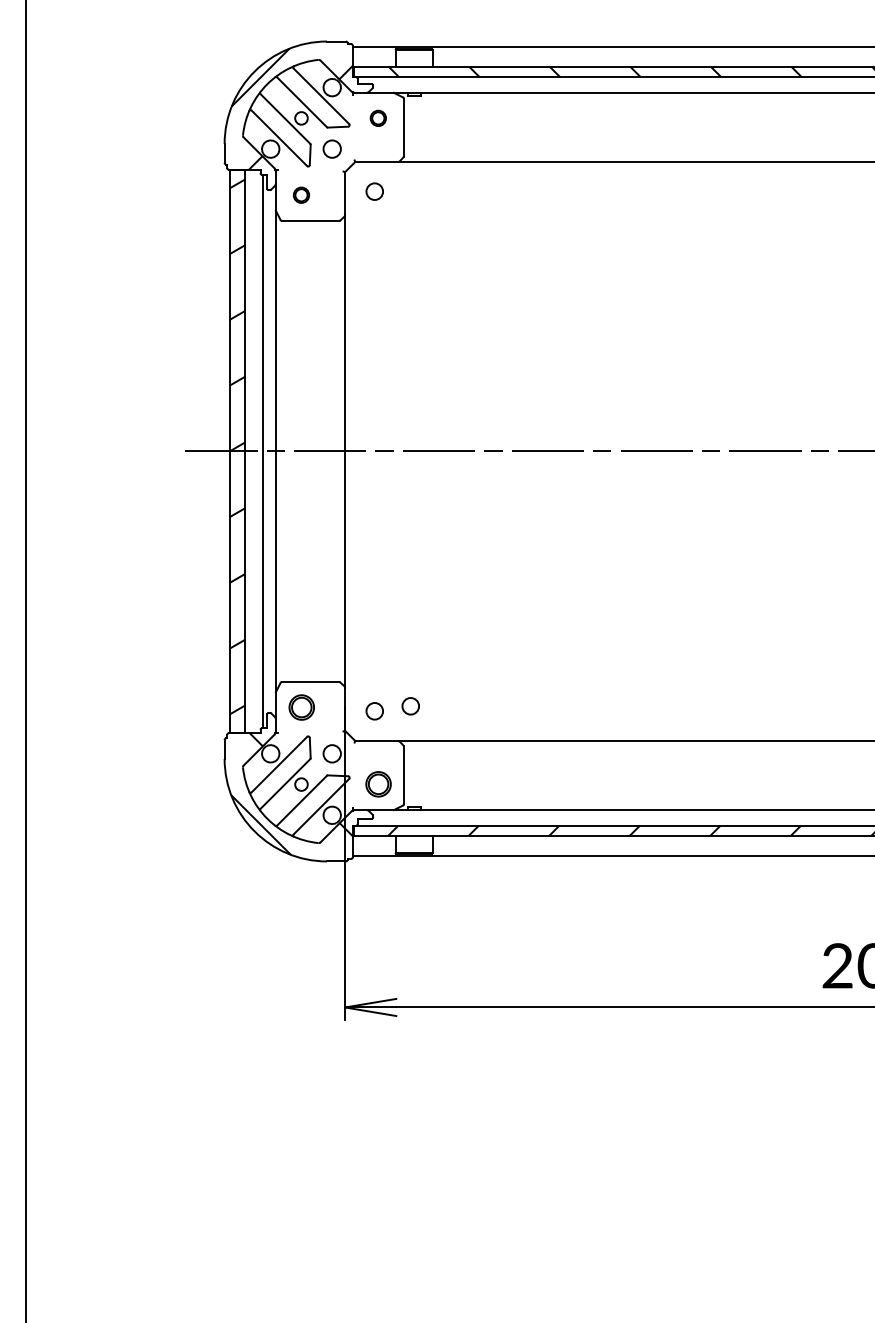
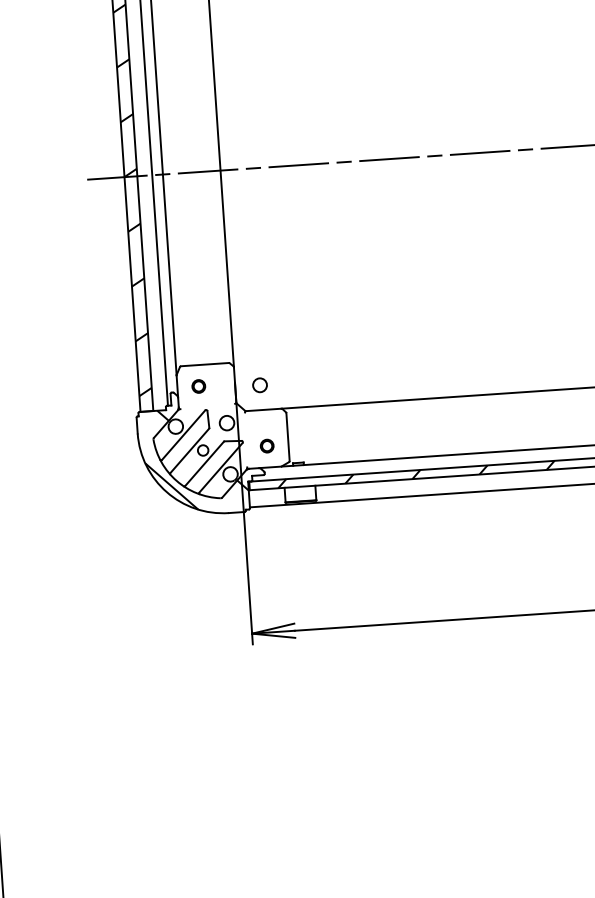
circle: (410, 706) -> (289, 379), removed
part: (300, 707) -> (197, 386), size x0.62
part: (377, 784) -> (266, 446), size x0.62

